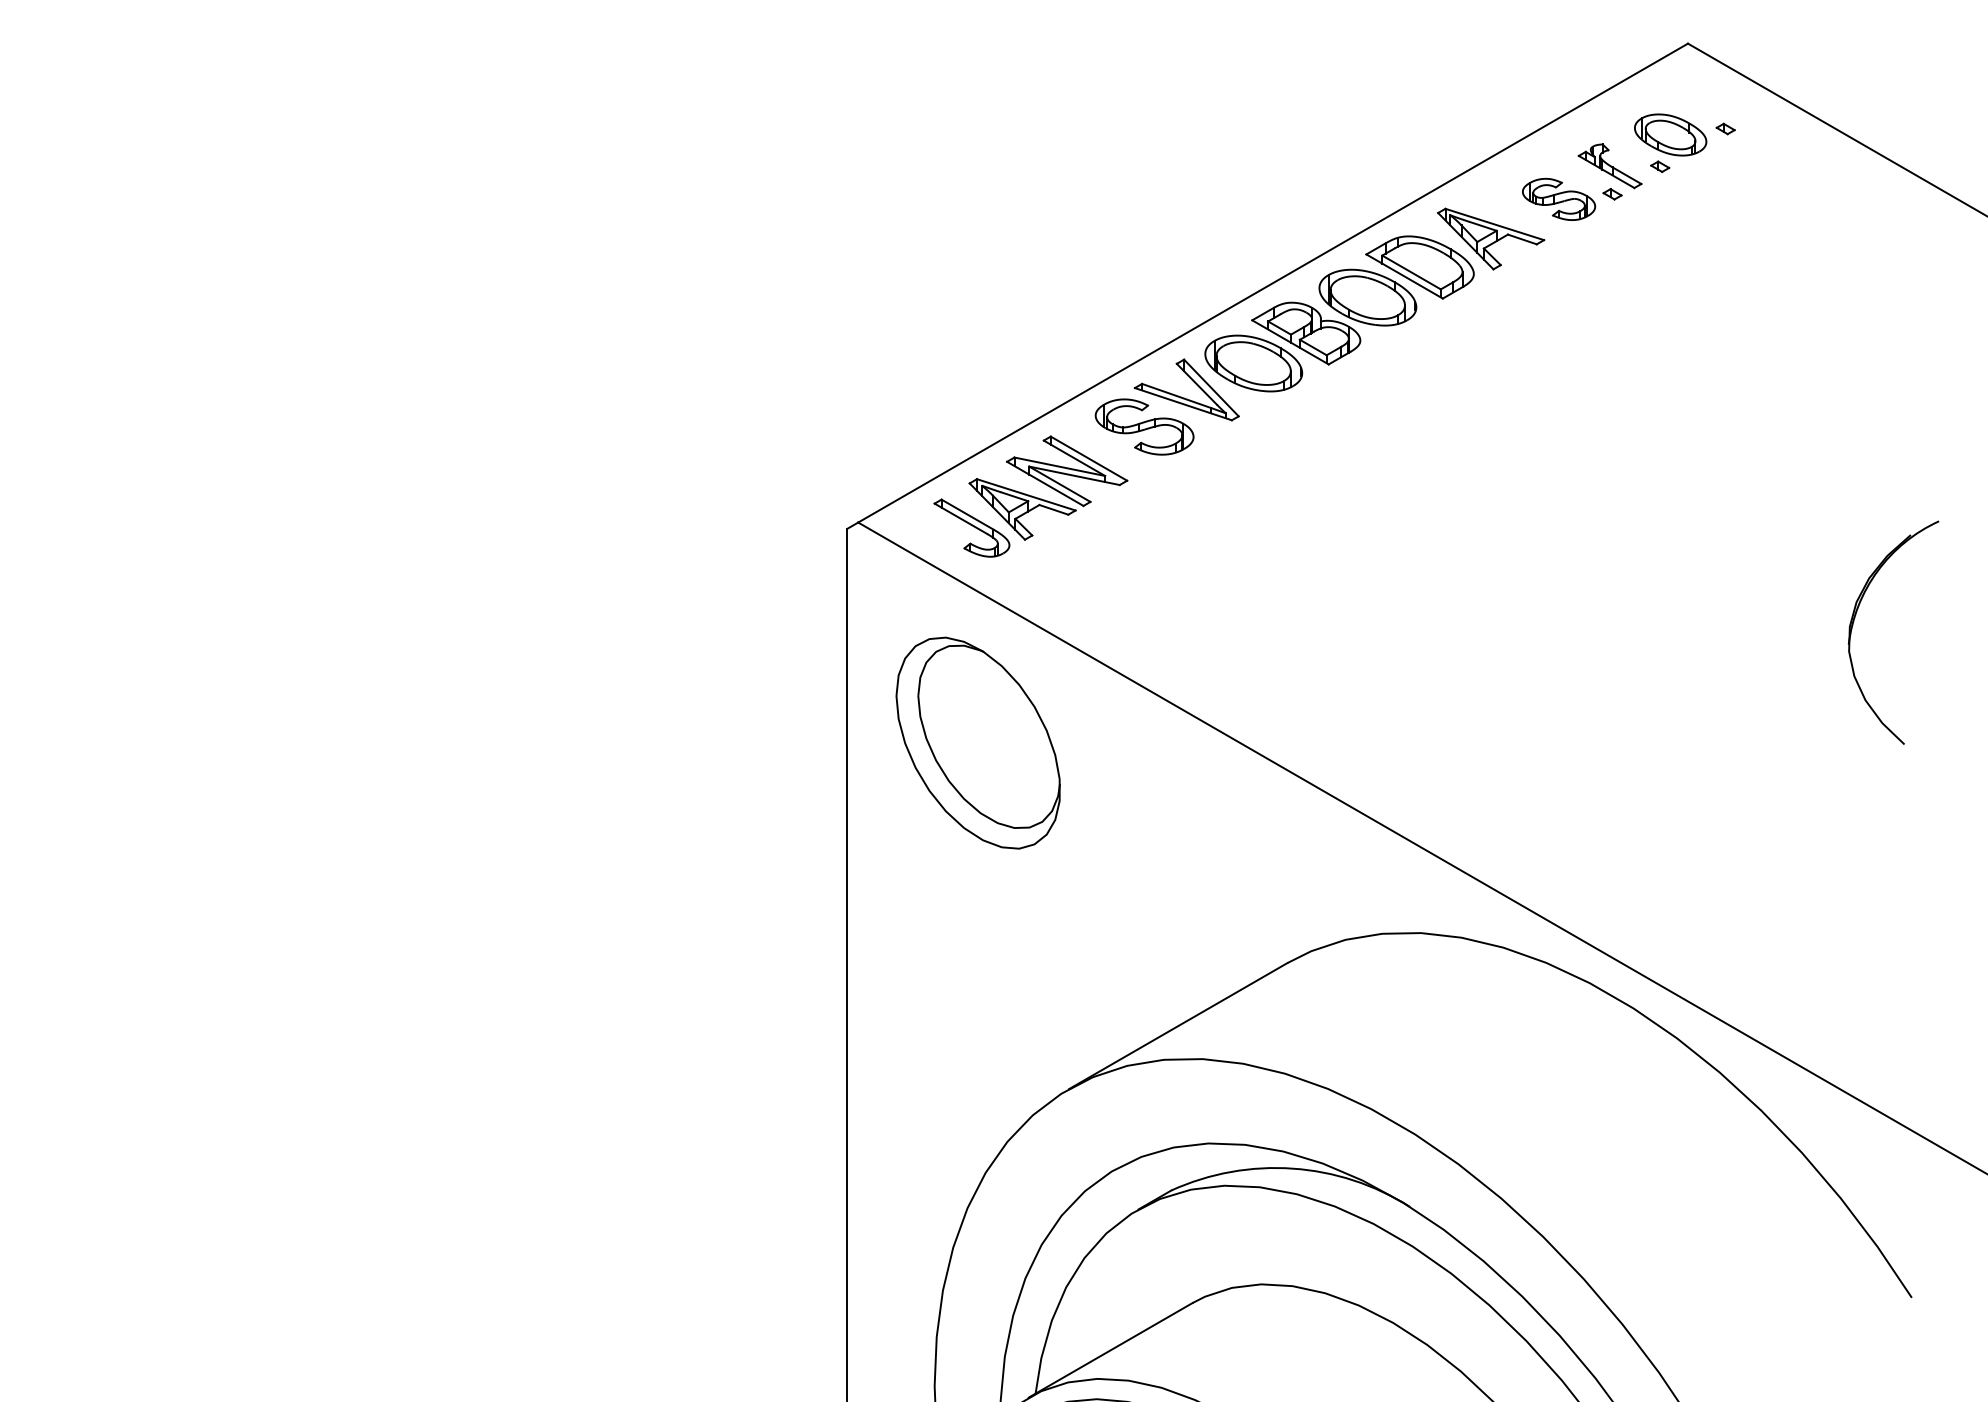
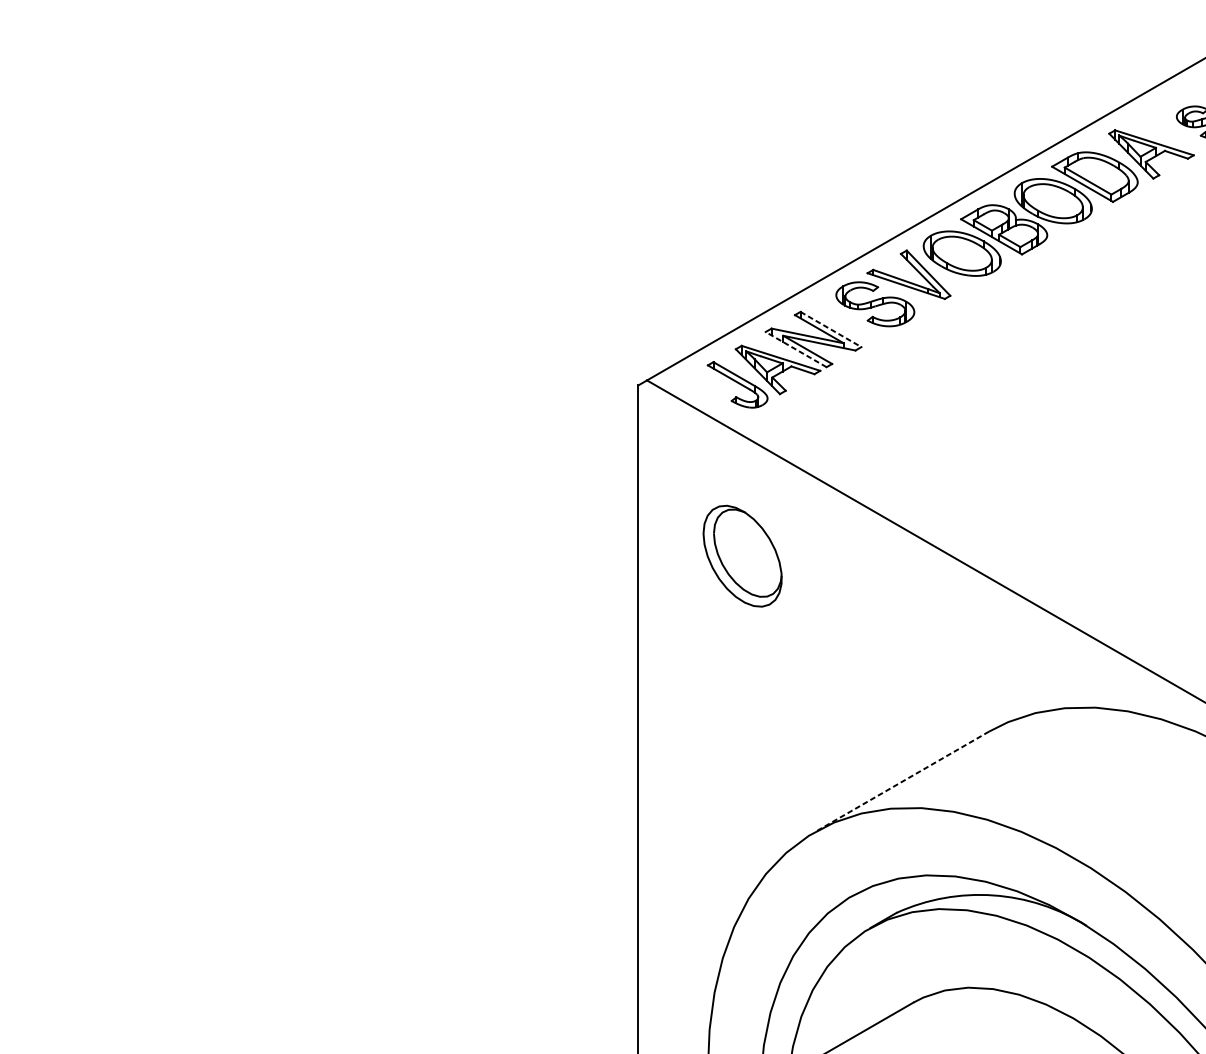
line: (1089, 458) -> (831, 329), solid -> dashed
line: (1044, 483) -> (795, 349), solid -> dashed
part: (977, 742) -> (742, 555), size x0.6
line: (1177, 1026) -> (901, 782), solid -> dashed

